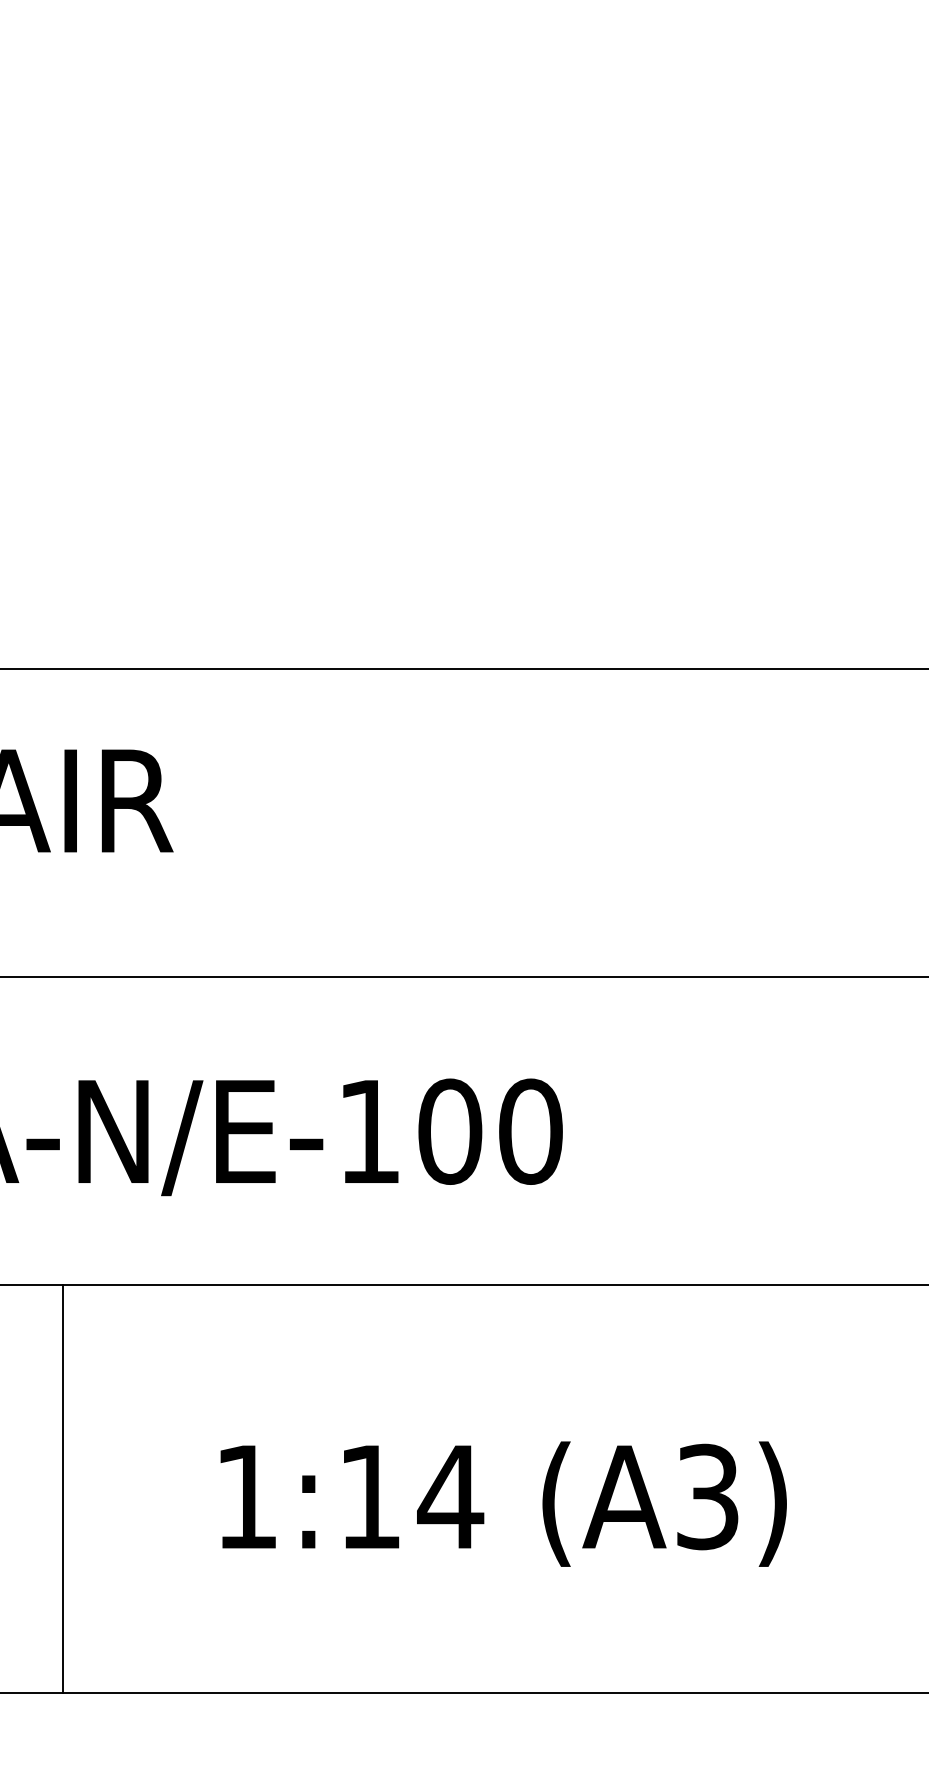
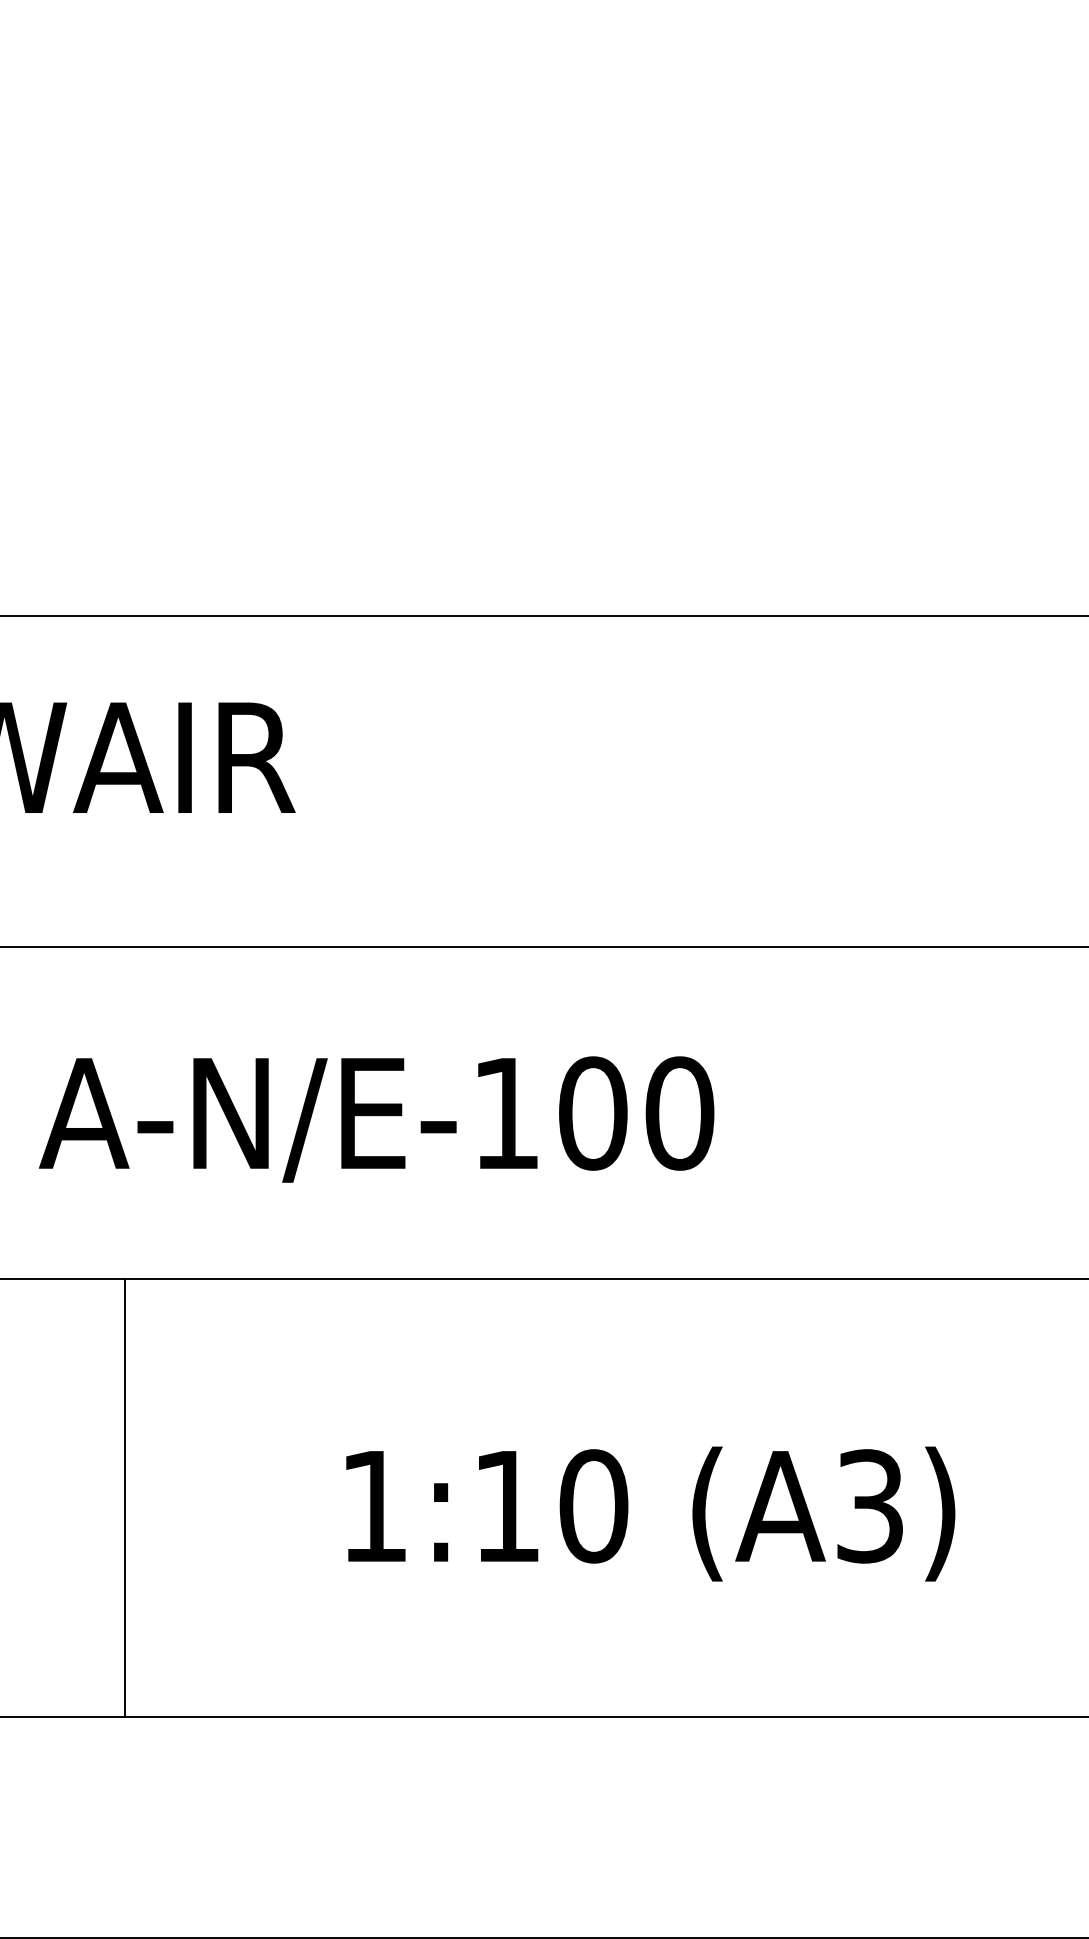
line: (62, 1488) -> (125, 1497), moved
text: (450, 1497) -> (593, 1506), 1:14 -> 1:10

